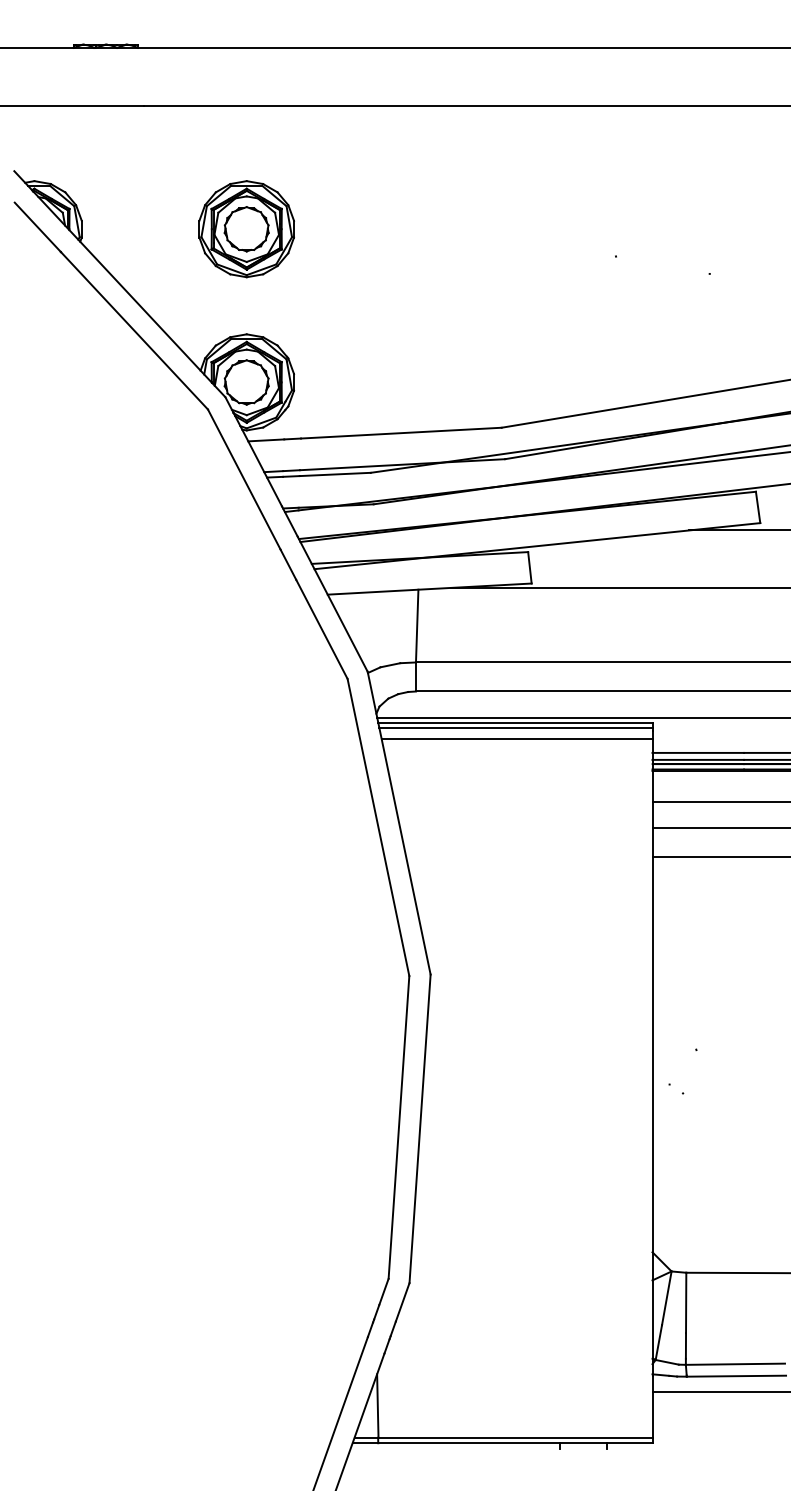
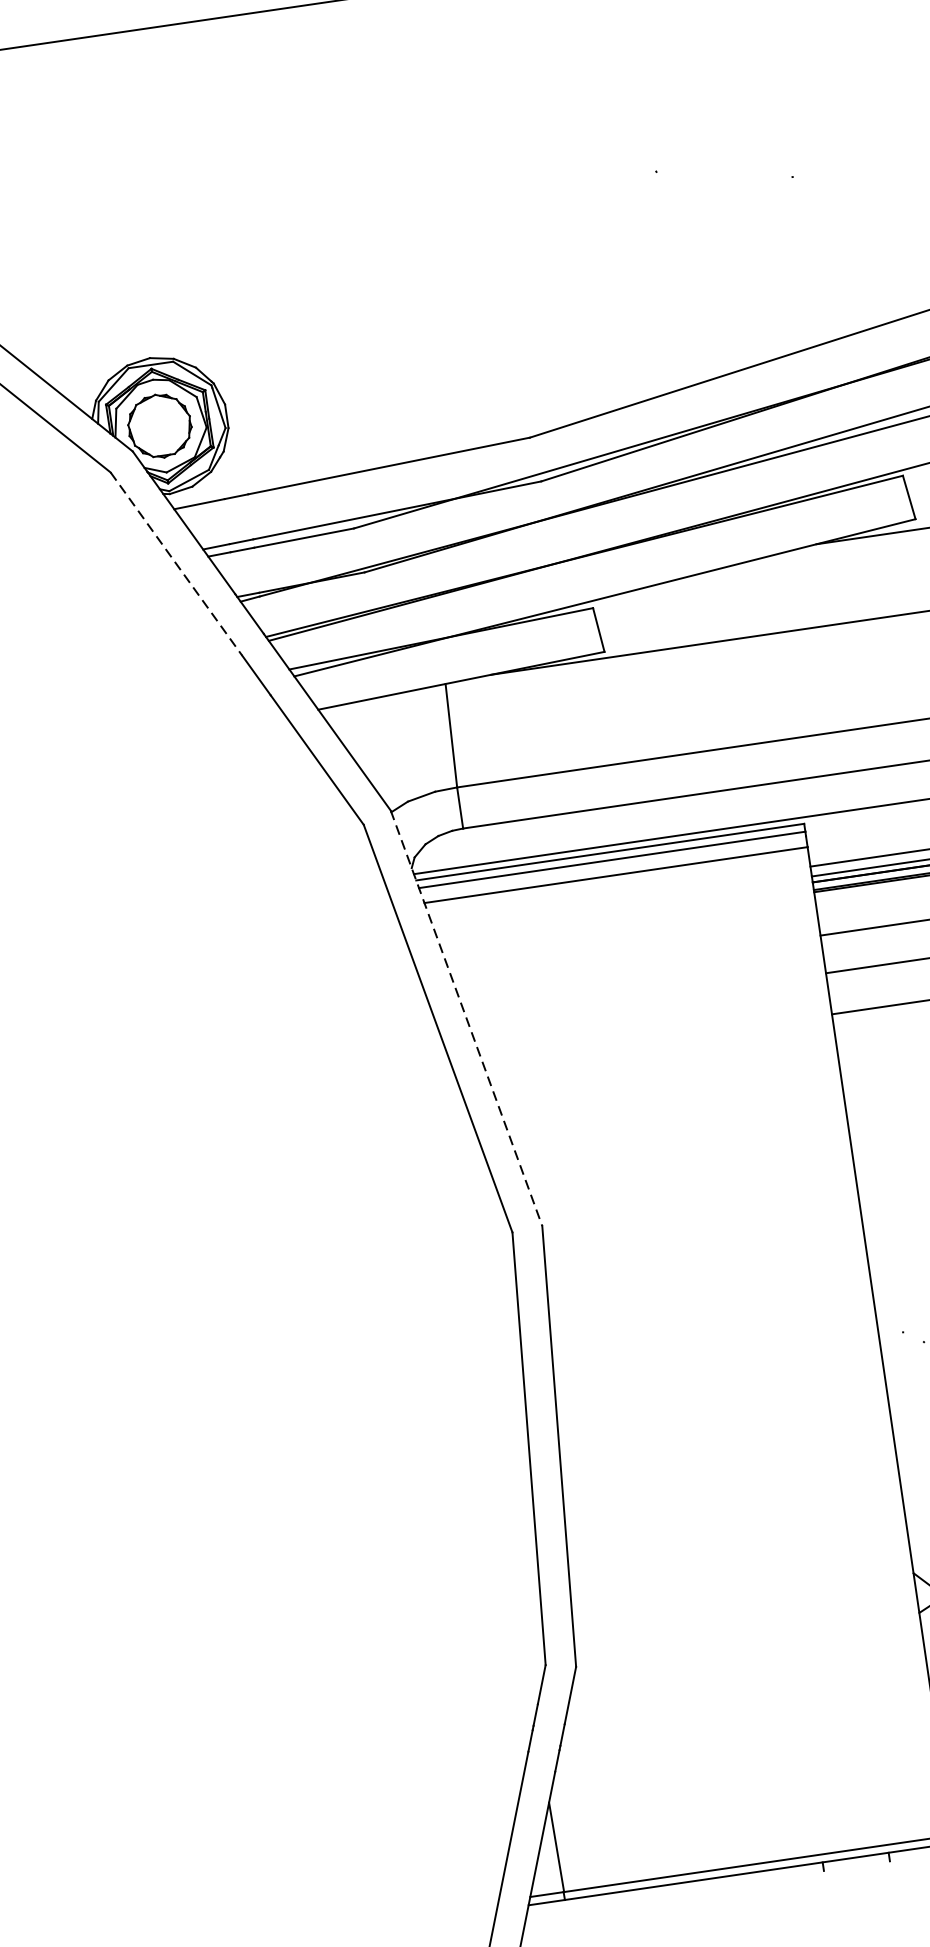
part: (246, 229) -> (127, 209), removed
line: (244, 479) -> (176, 563), solid -> dashed
line: (399, 823) -> (467, 1018), solid -> dashed

